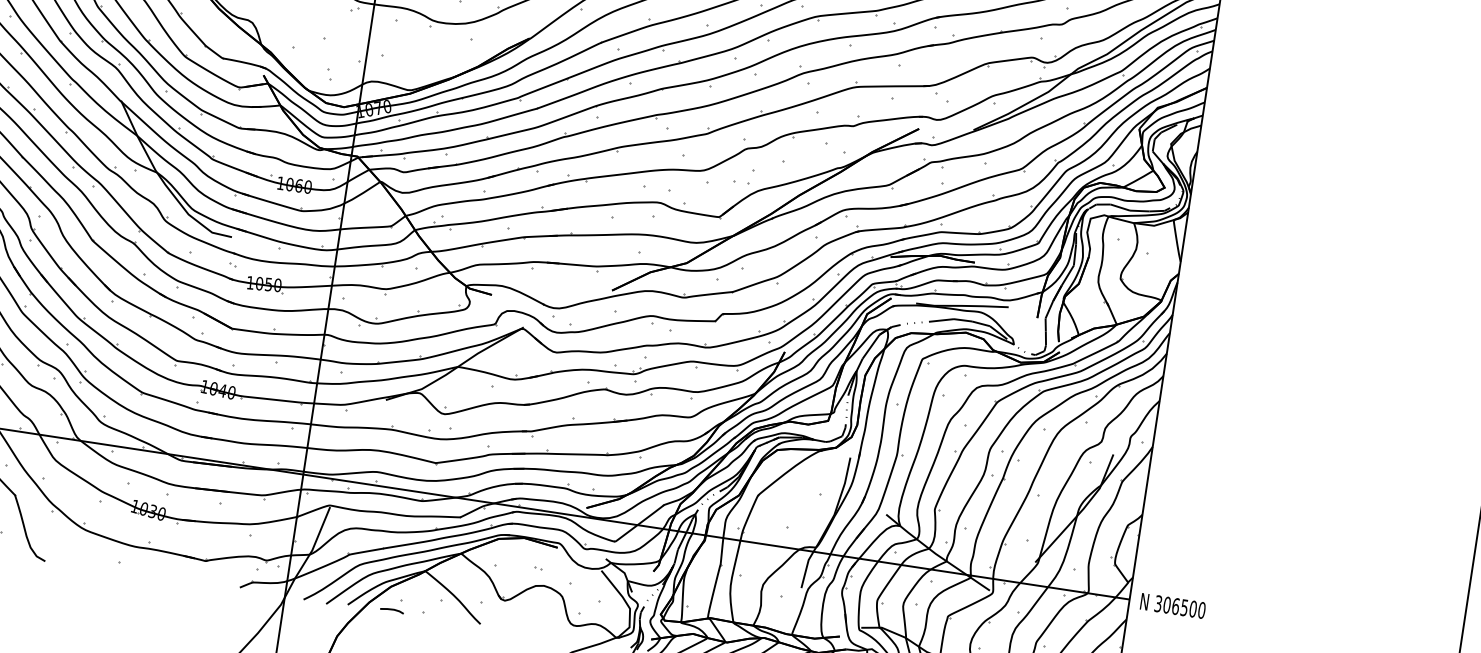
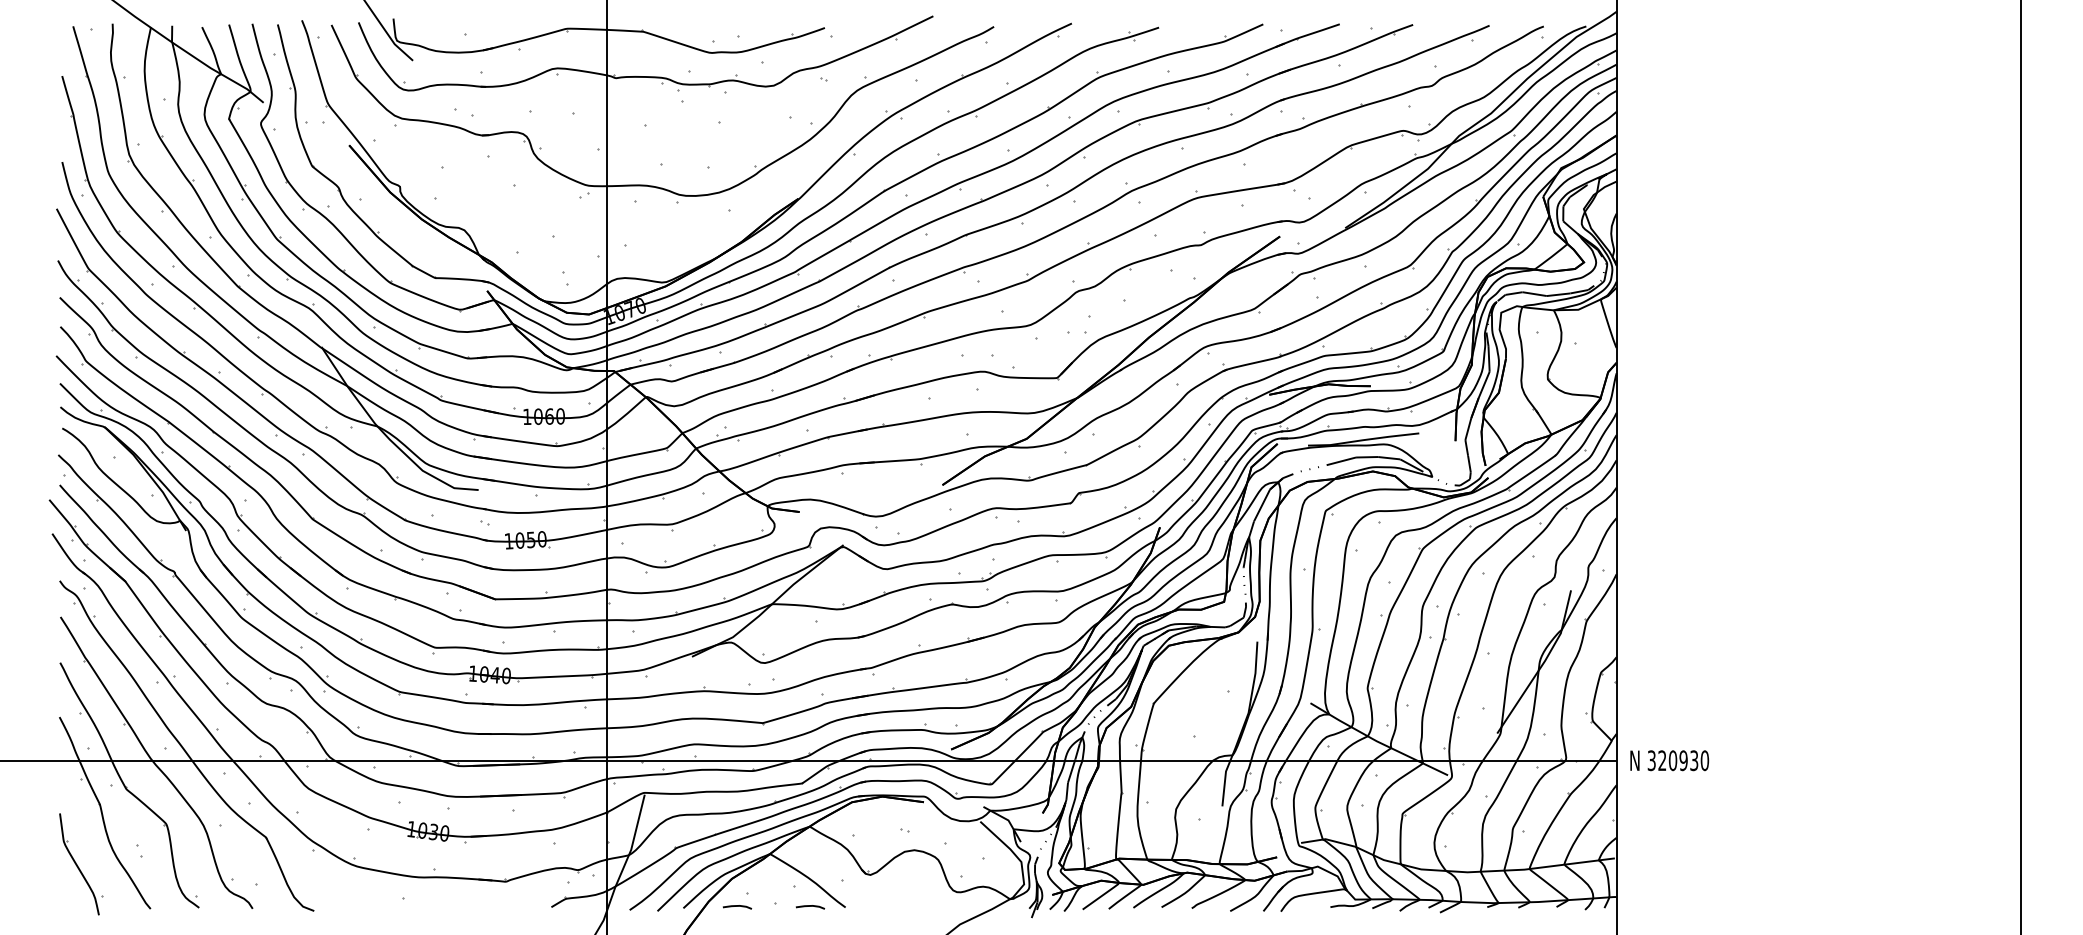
text: (1180, 607) -> (1678, 760), 306500 -> 320930
line: (451, 619) -> (810, 906), added

